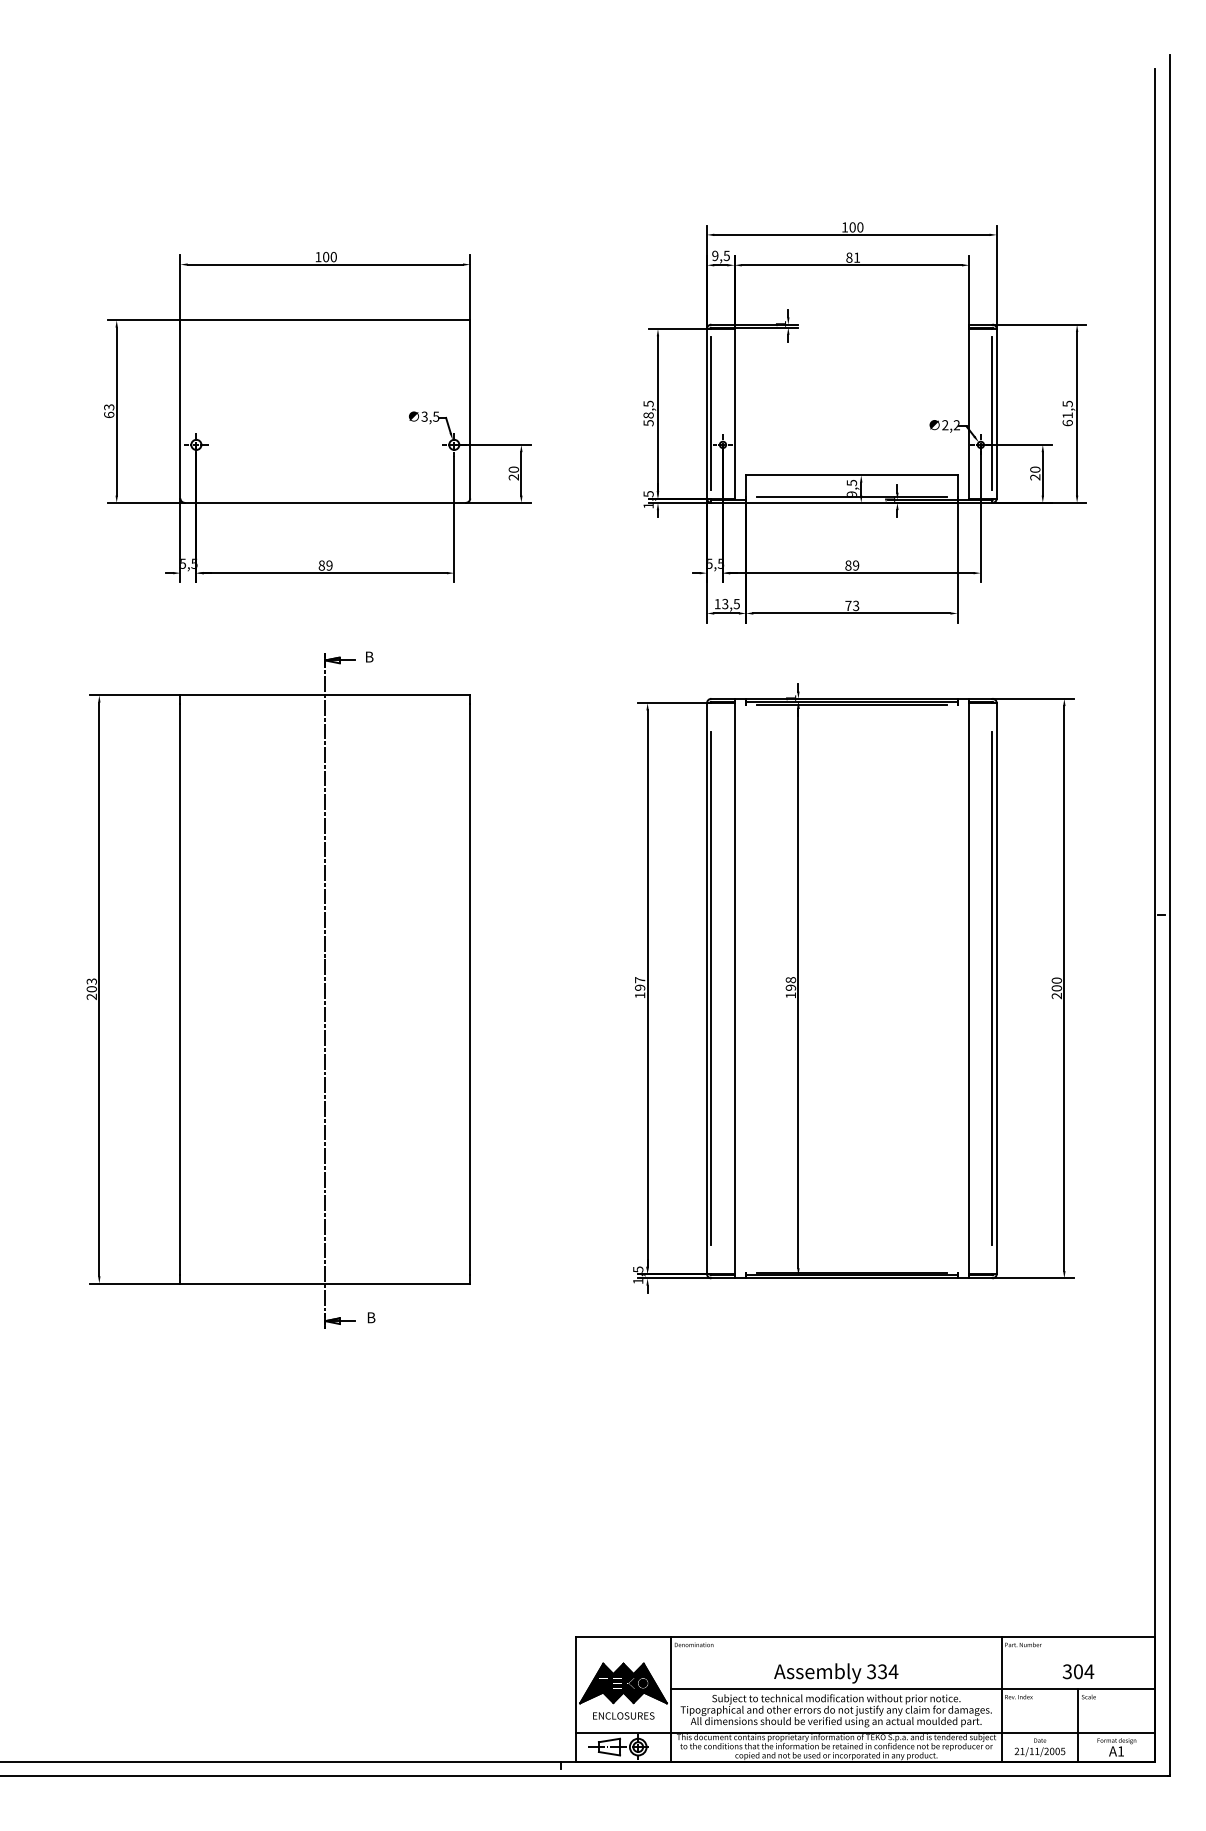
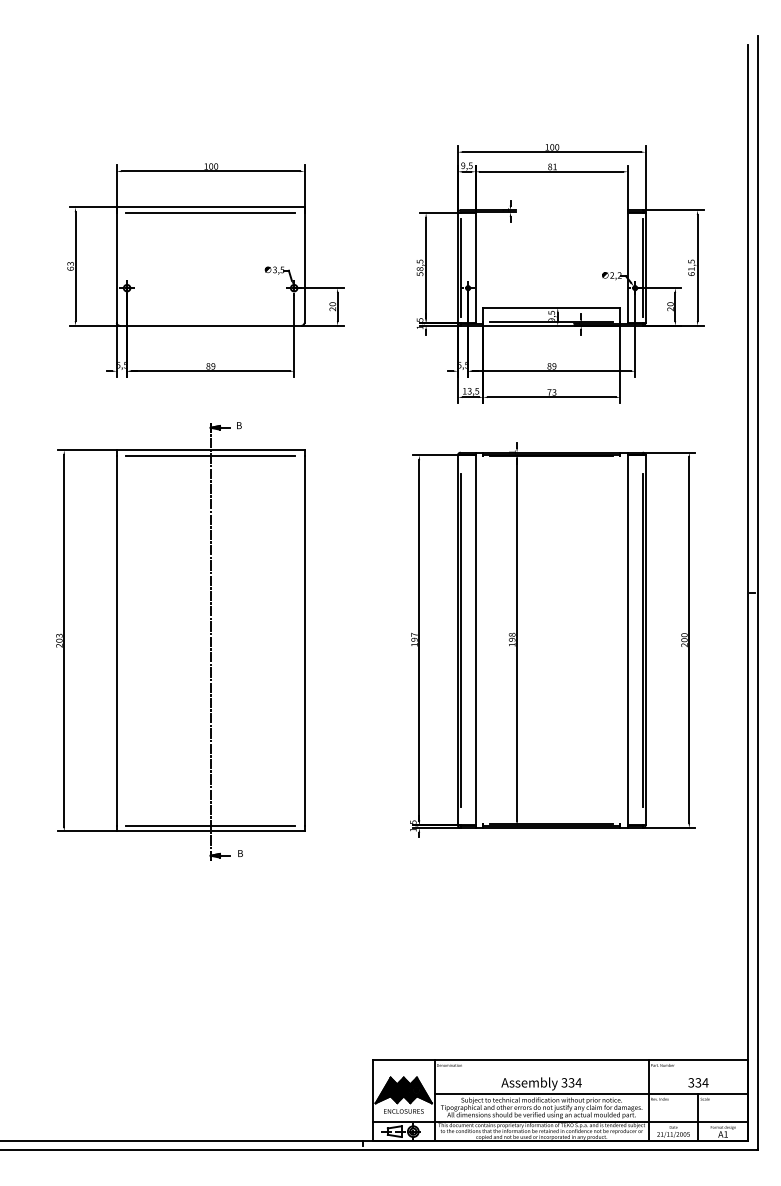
line: (325, 329) -> (210, 213), added
line: (325, 704) -> (210, 456), added
line: (325, 1274) -> (210, 825), added
text: (1078, 1671) -> (698, 1082), 304 -> 334

